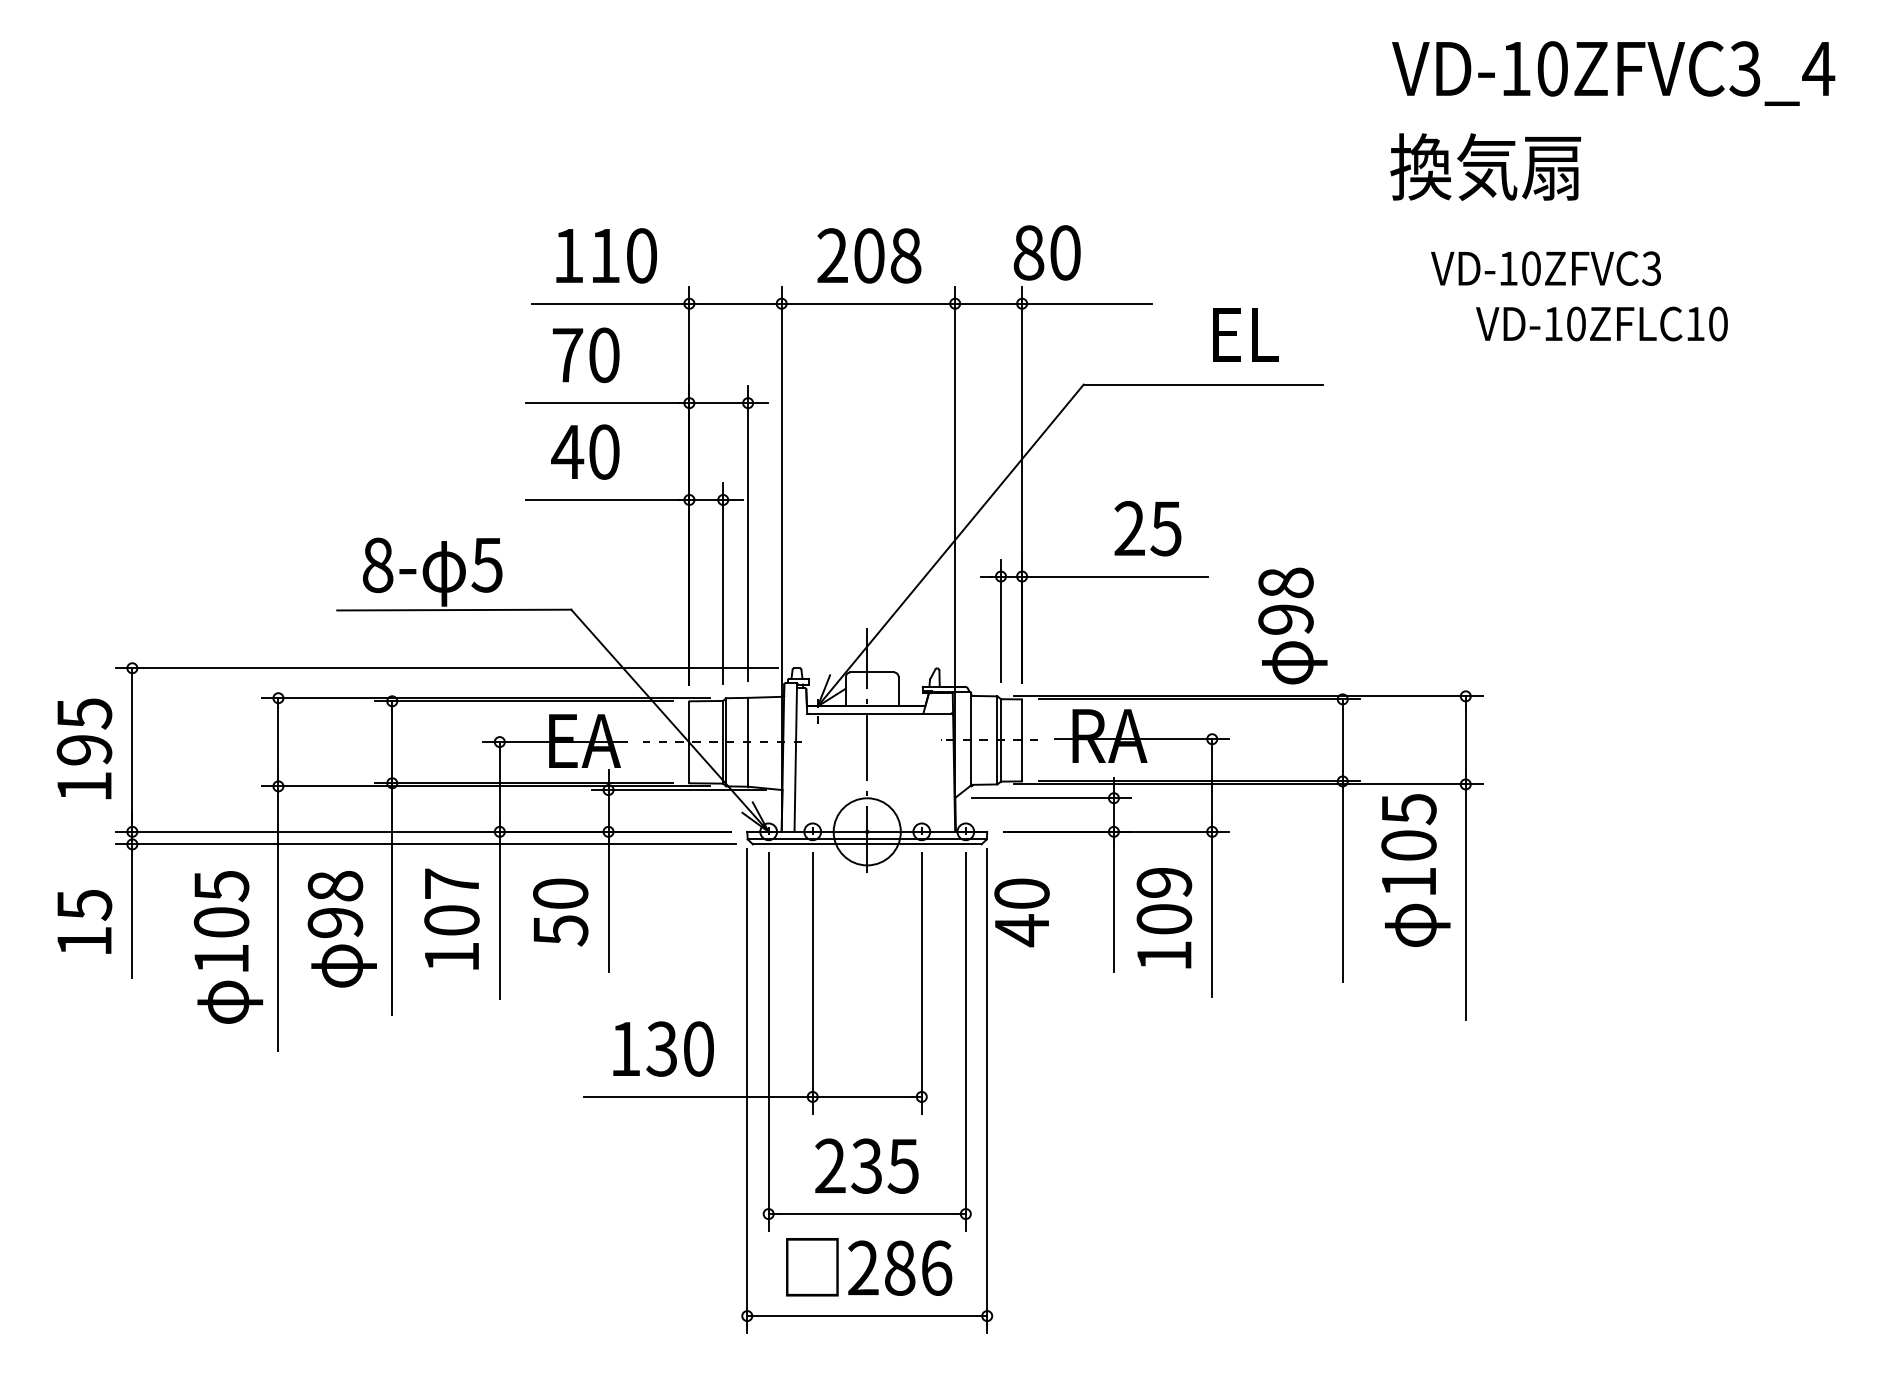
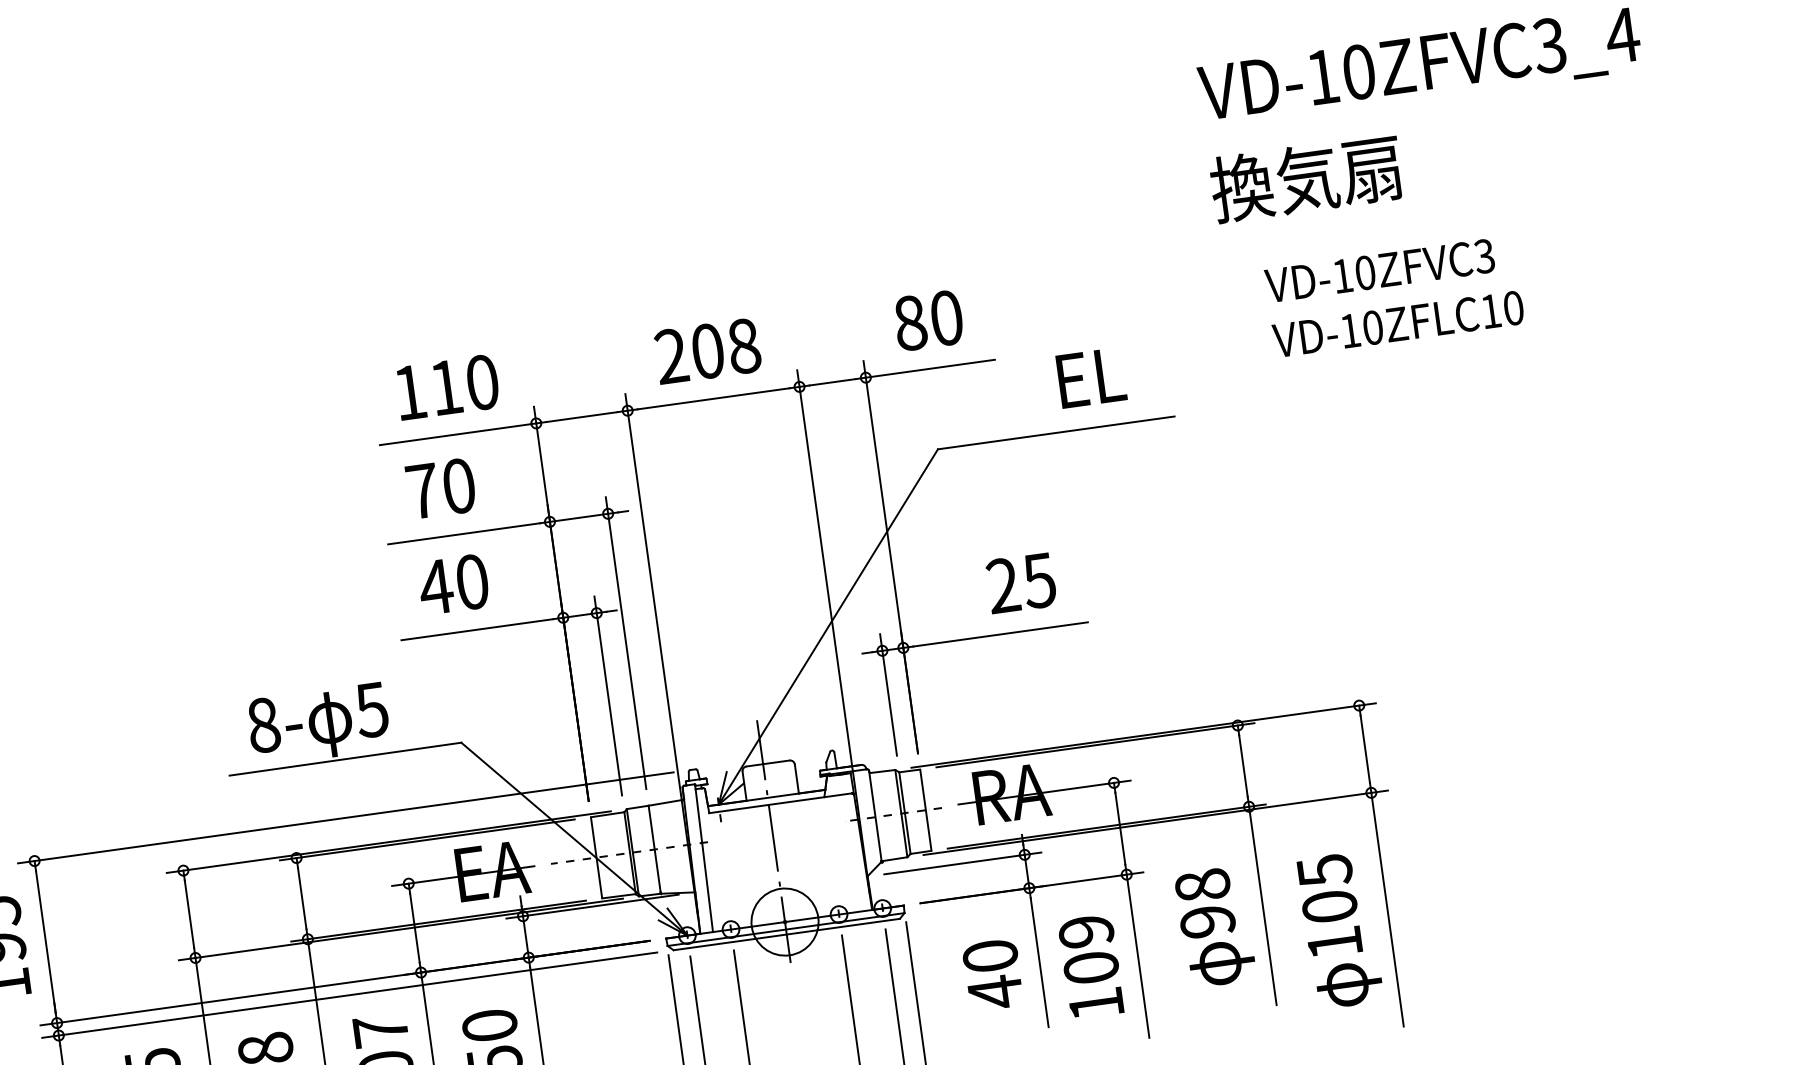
text: (1046, 252) -> (927, 320), moved
text: (1601, 323) -> (1397, 323), moved
text: (1292, 625) -> (1214, 926), moved
text: (1415, 870) -> (1339, 930), moved
text: (1021, 912) -> (992, 974), moved

